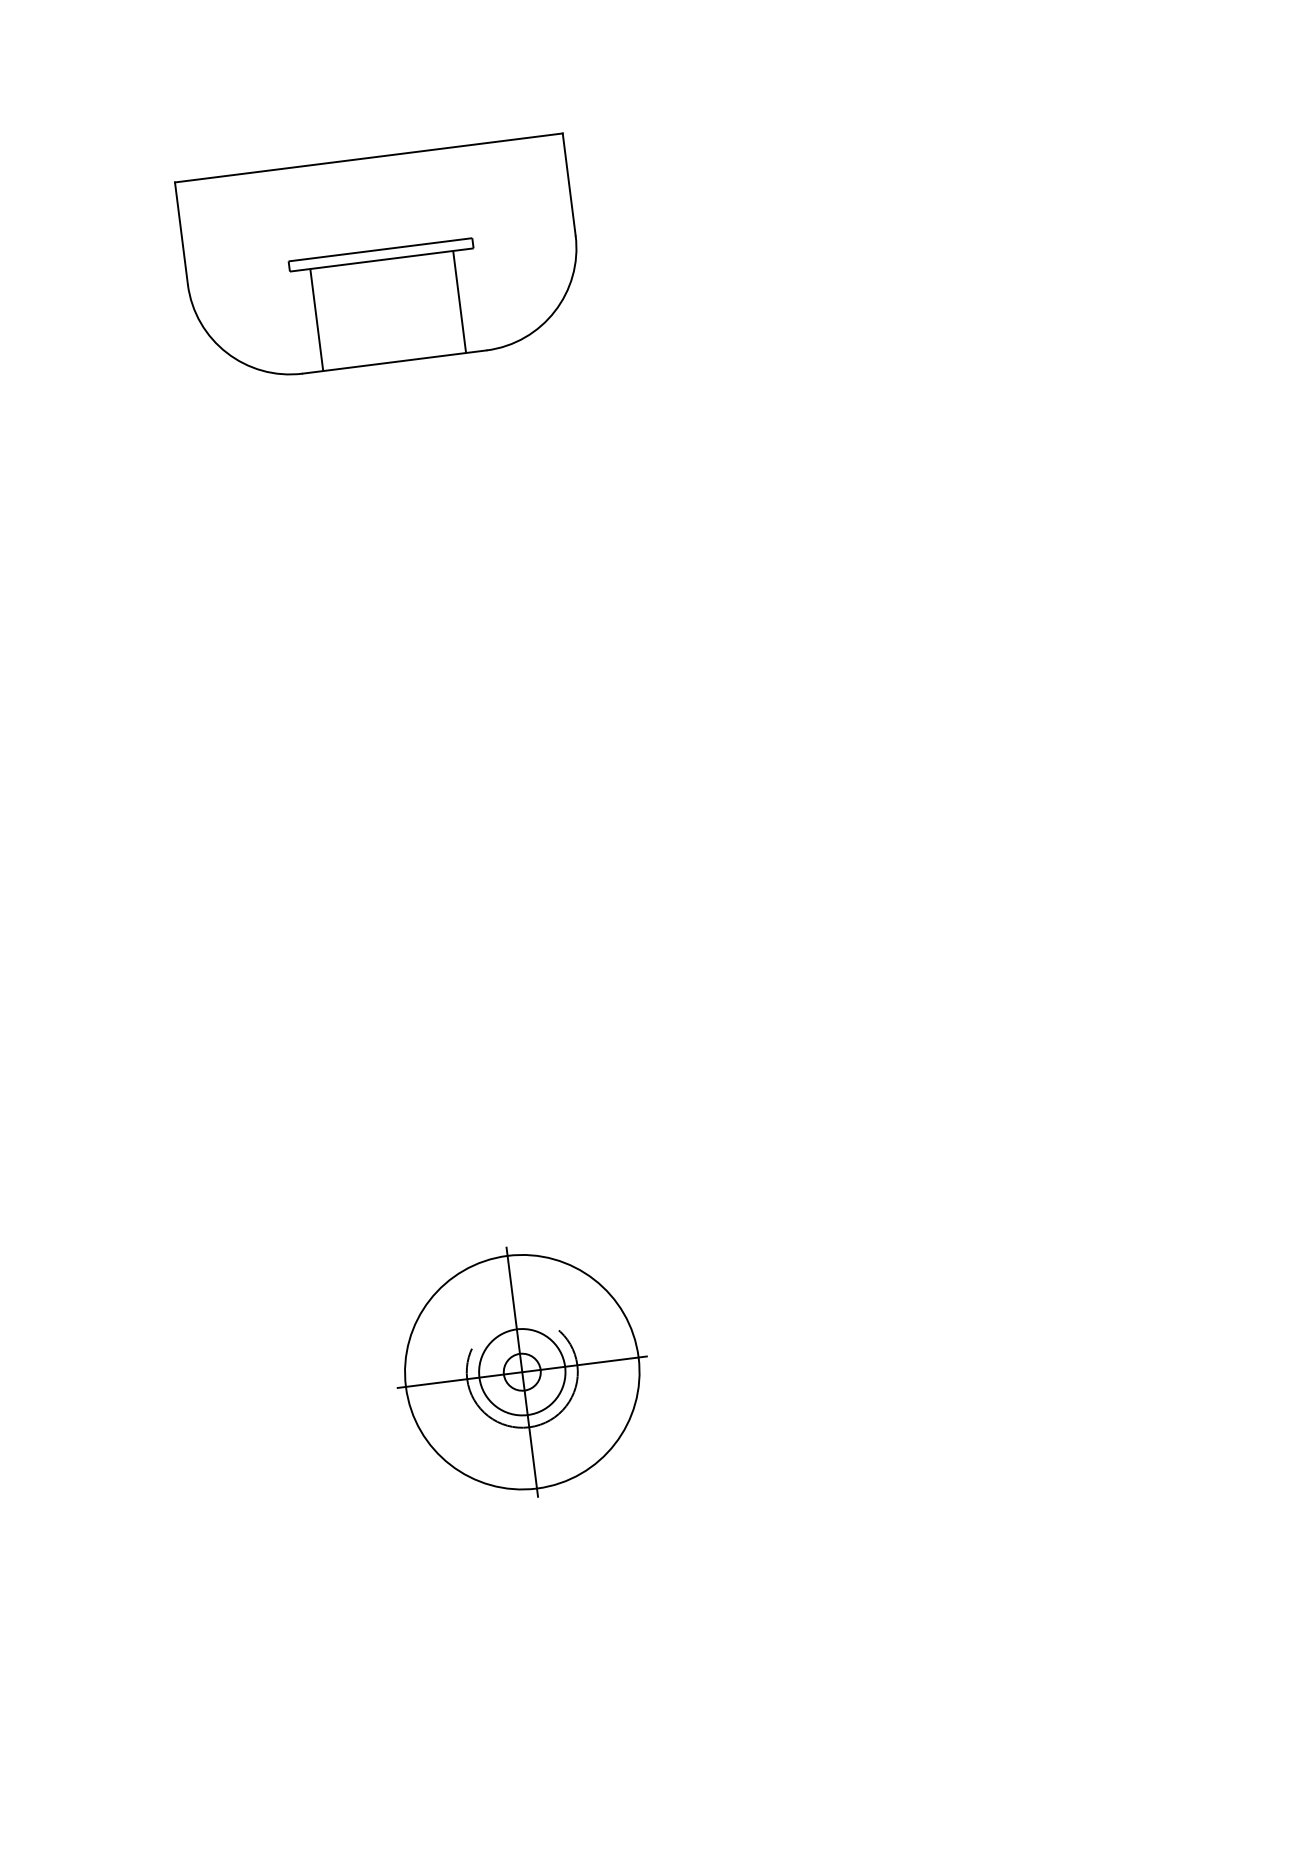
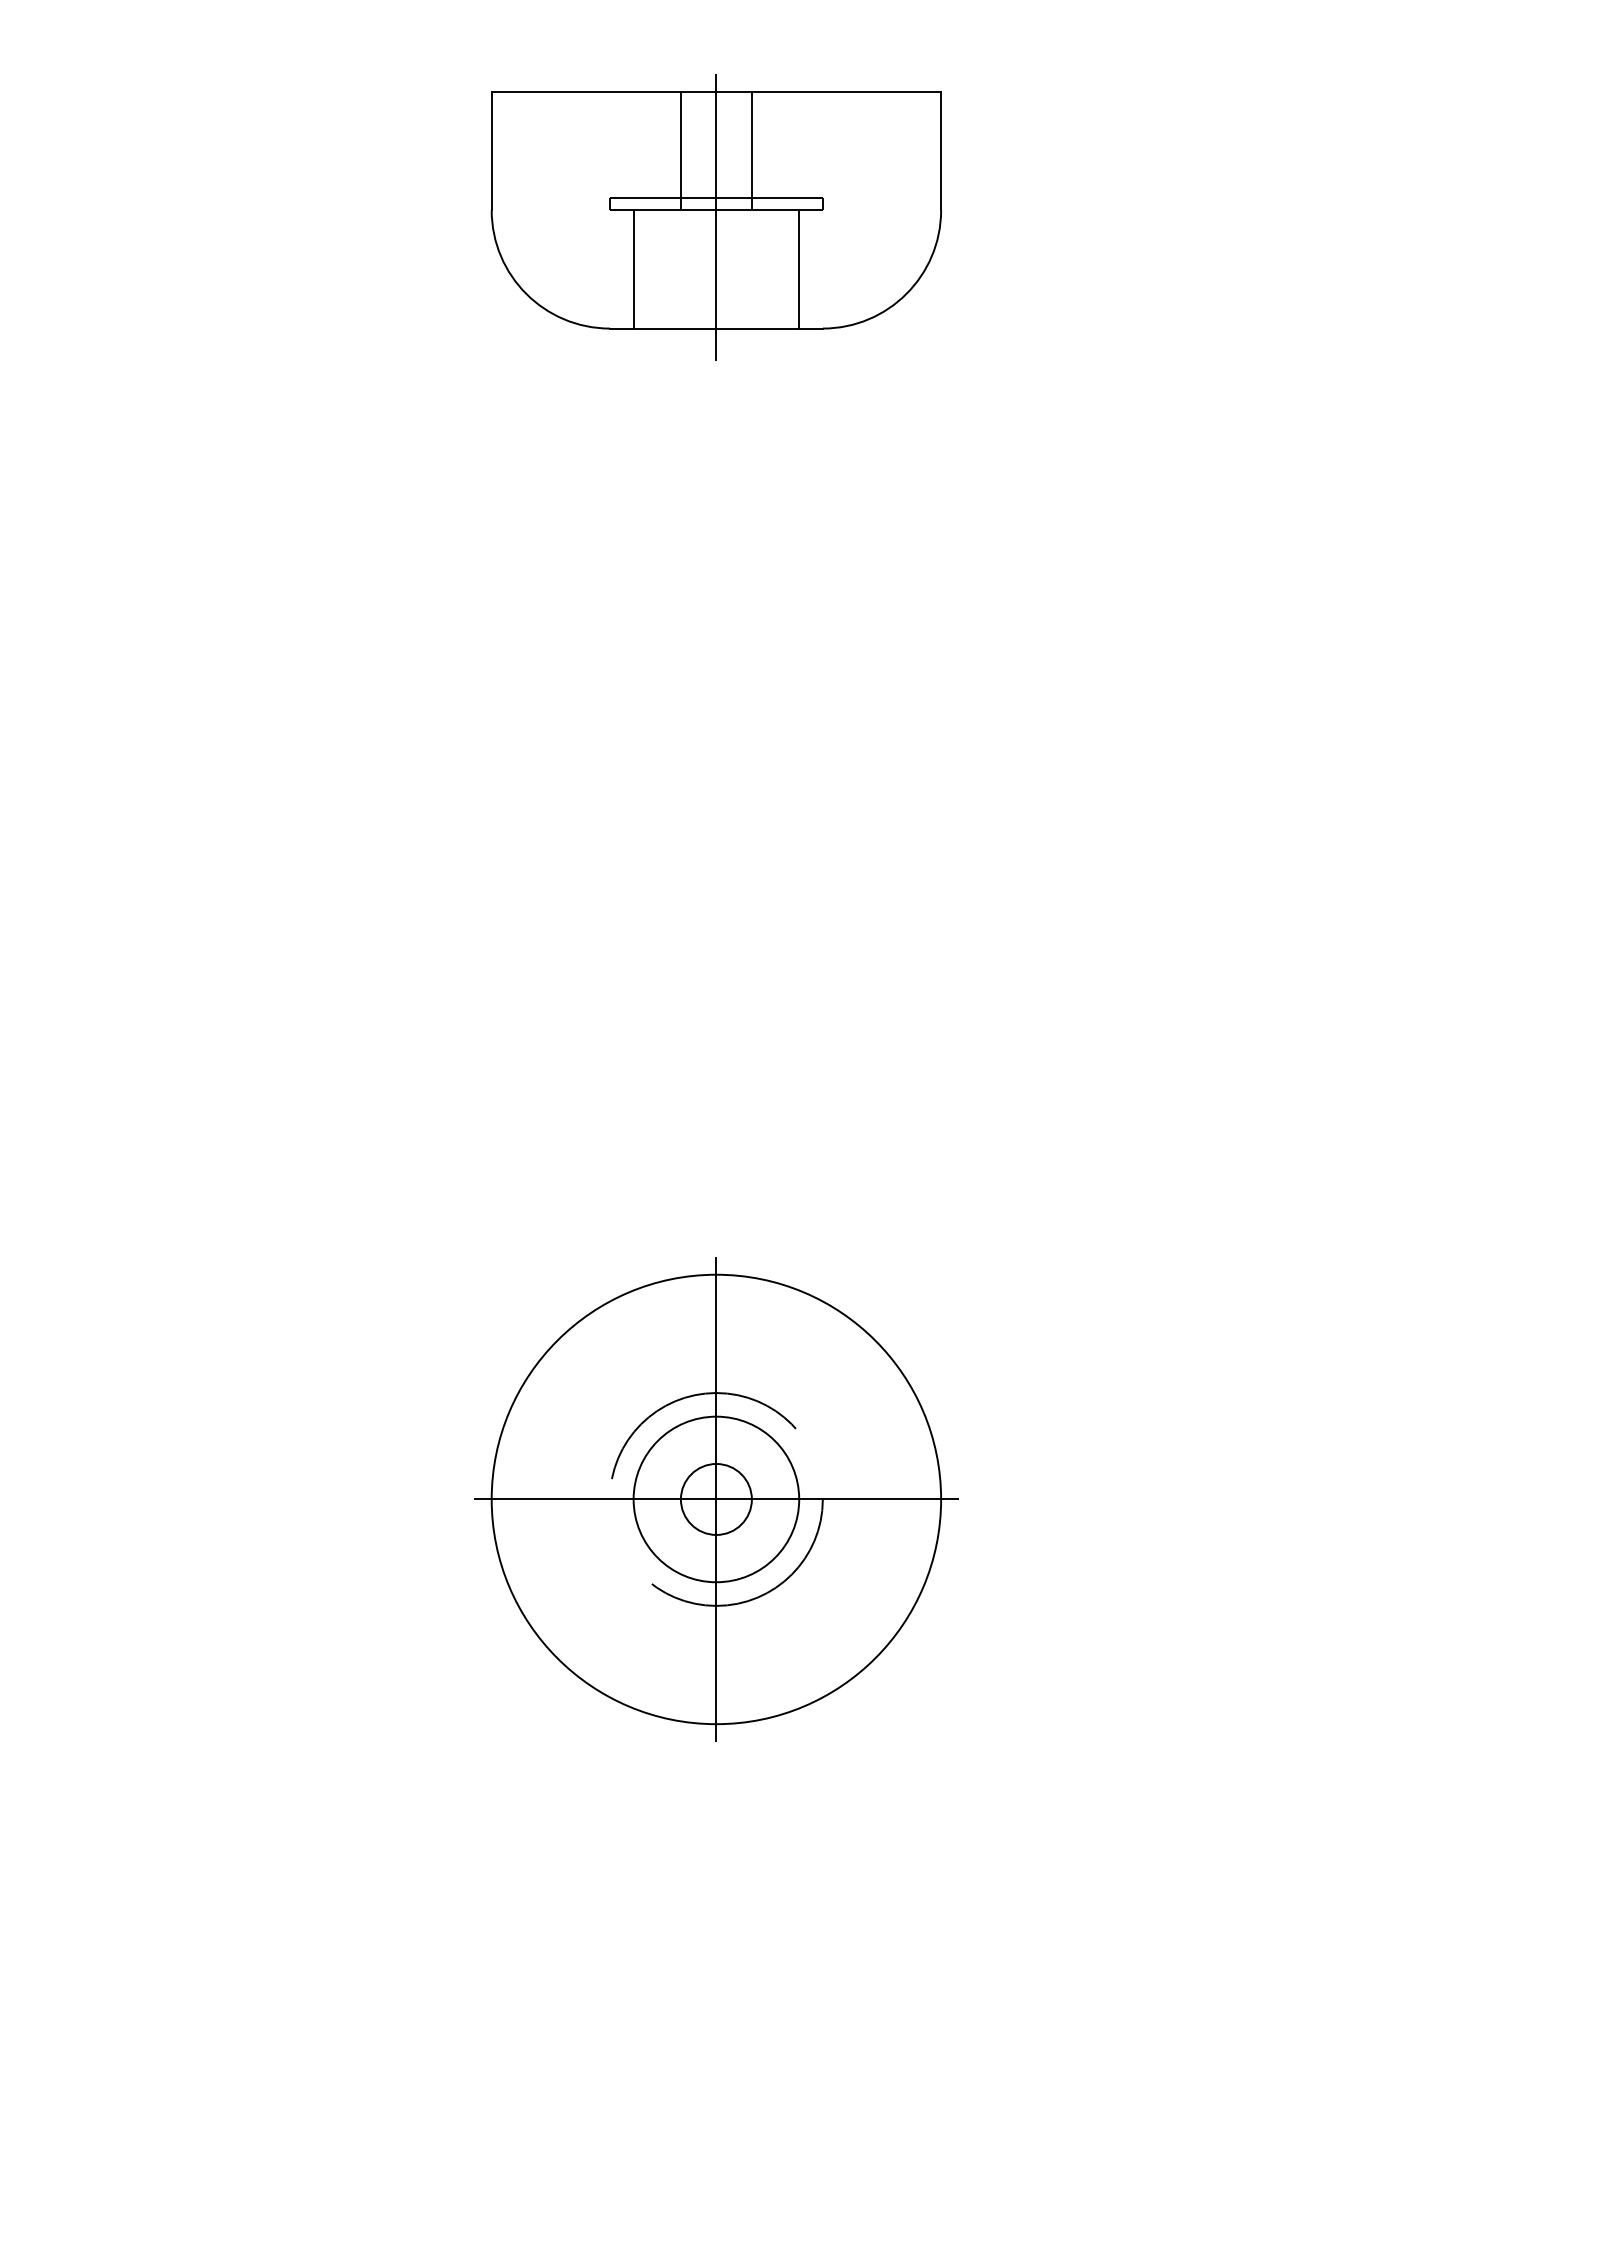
line: (405, 205) -> (751, 151), added
line: (344, 213) -> (680, 151), added
line: (382, 266) -> (716, 217), added
part: (522, 1372) -> (716, 1499), size x1.67

